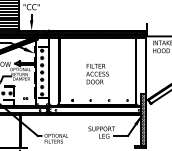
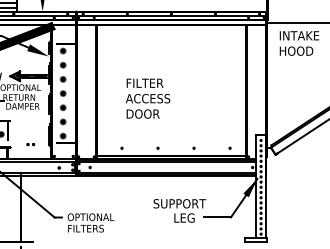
text: (97, 74) -> (147, 99), moved

